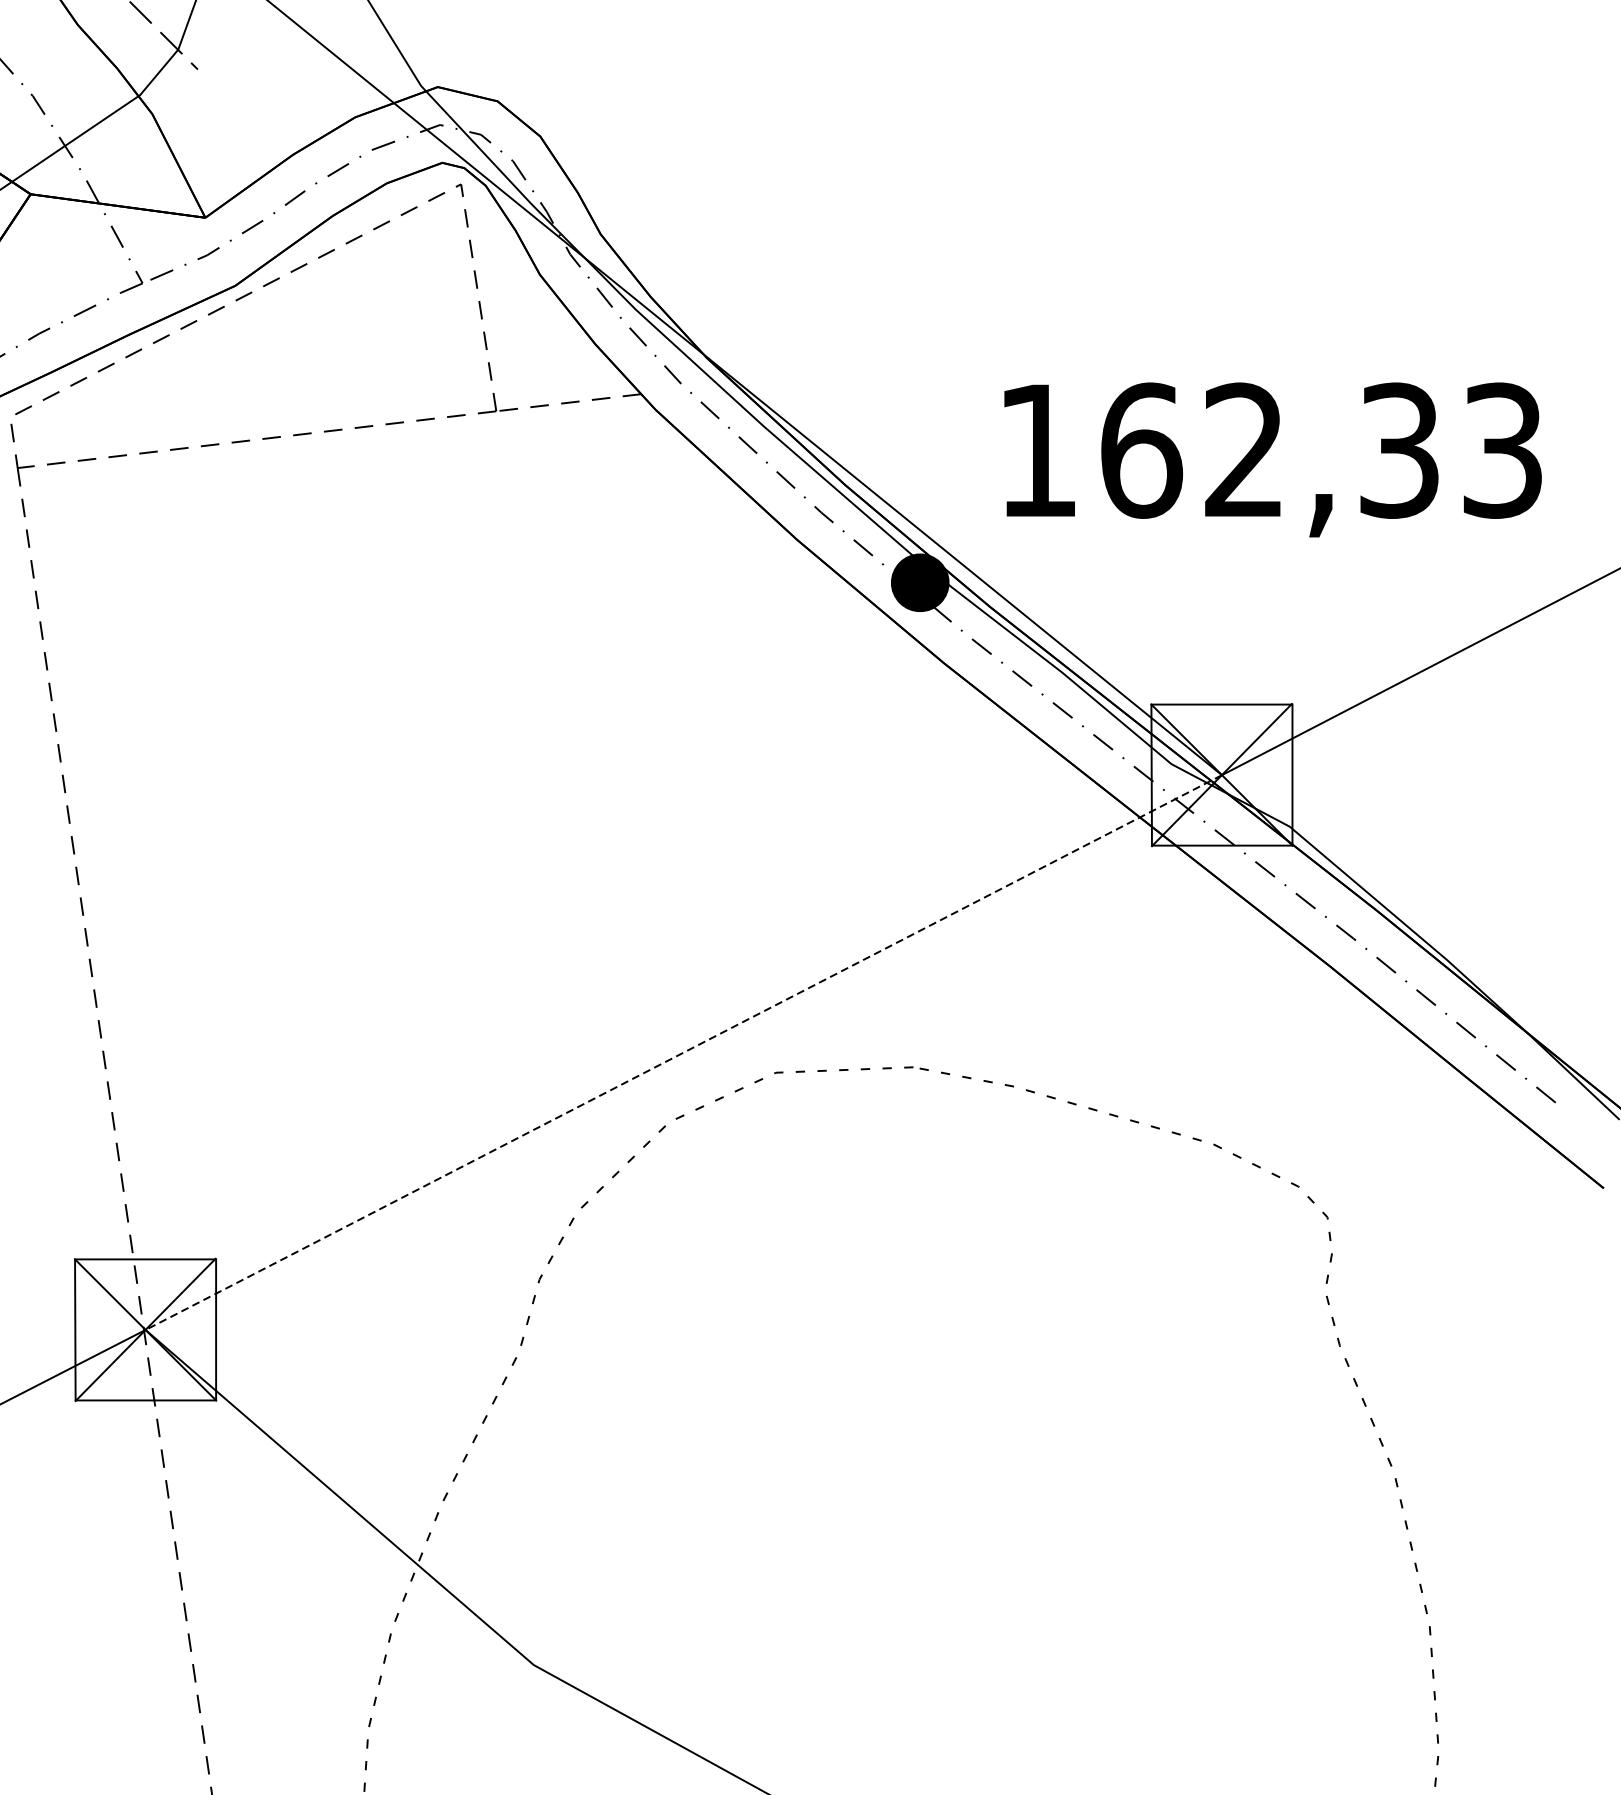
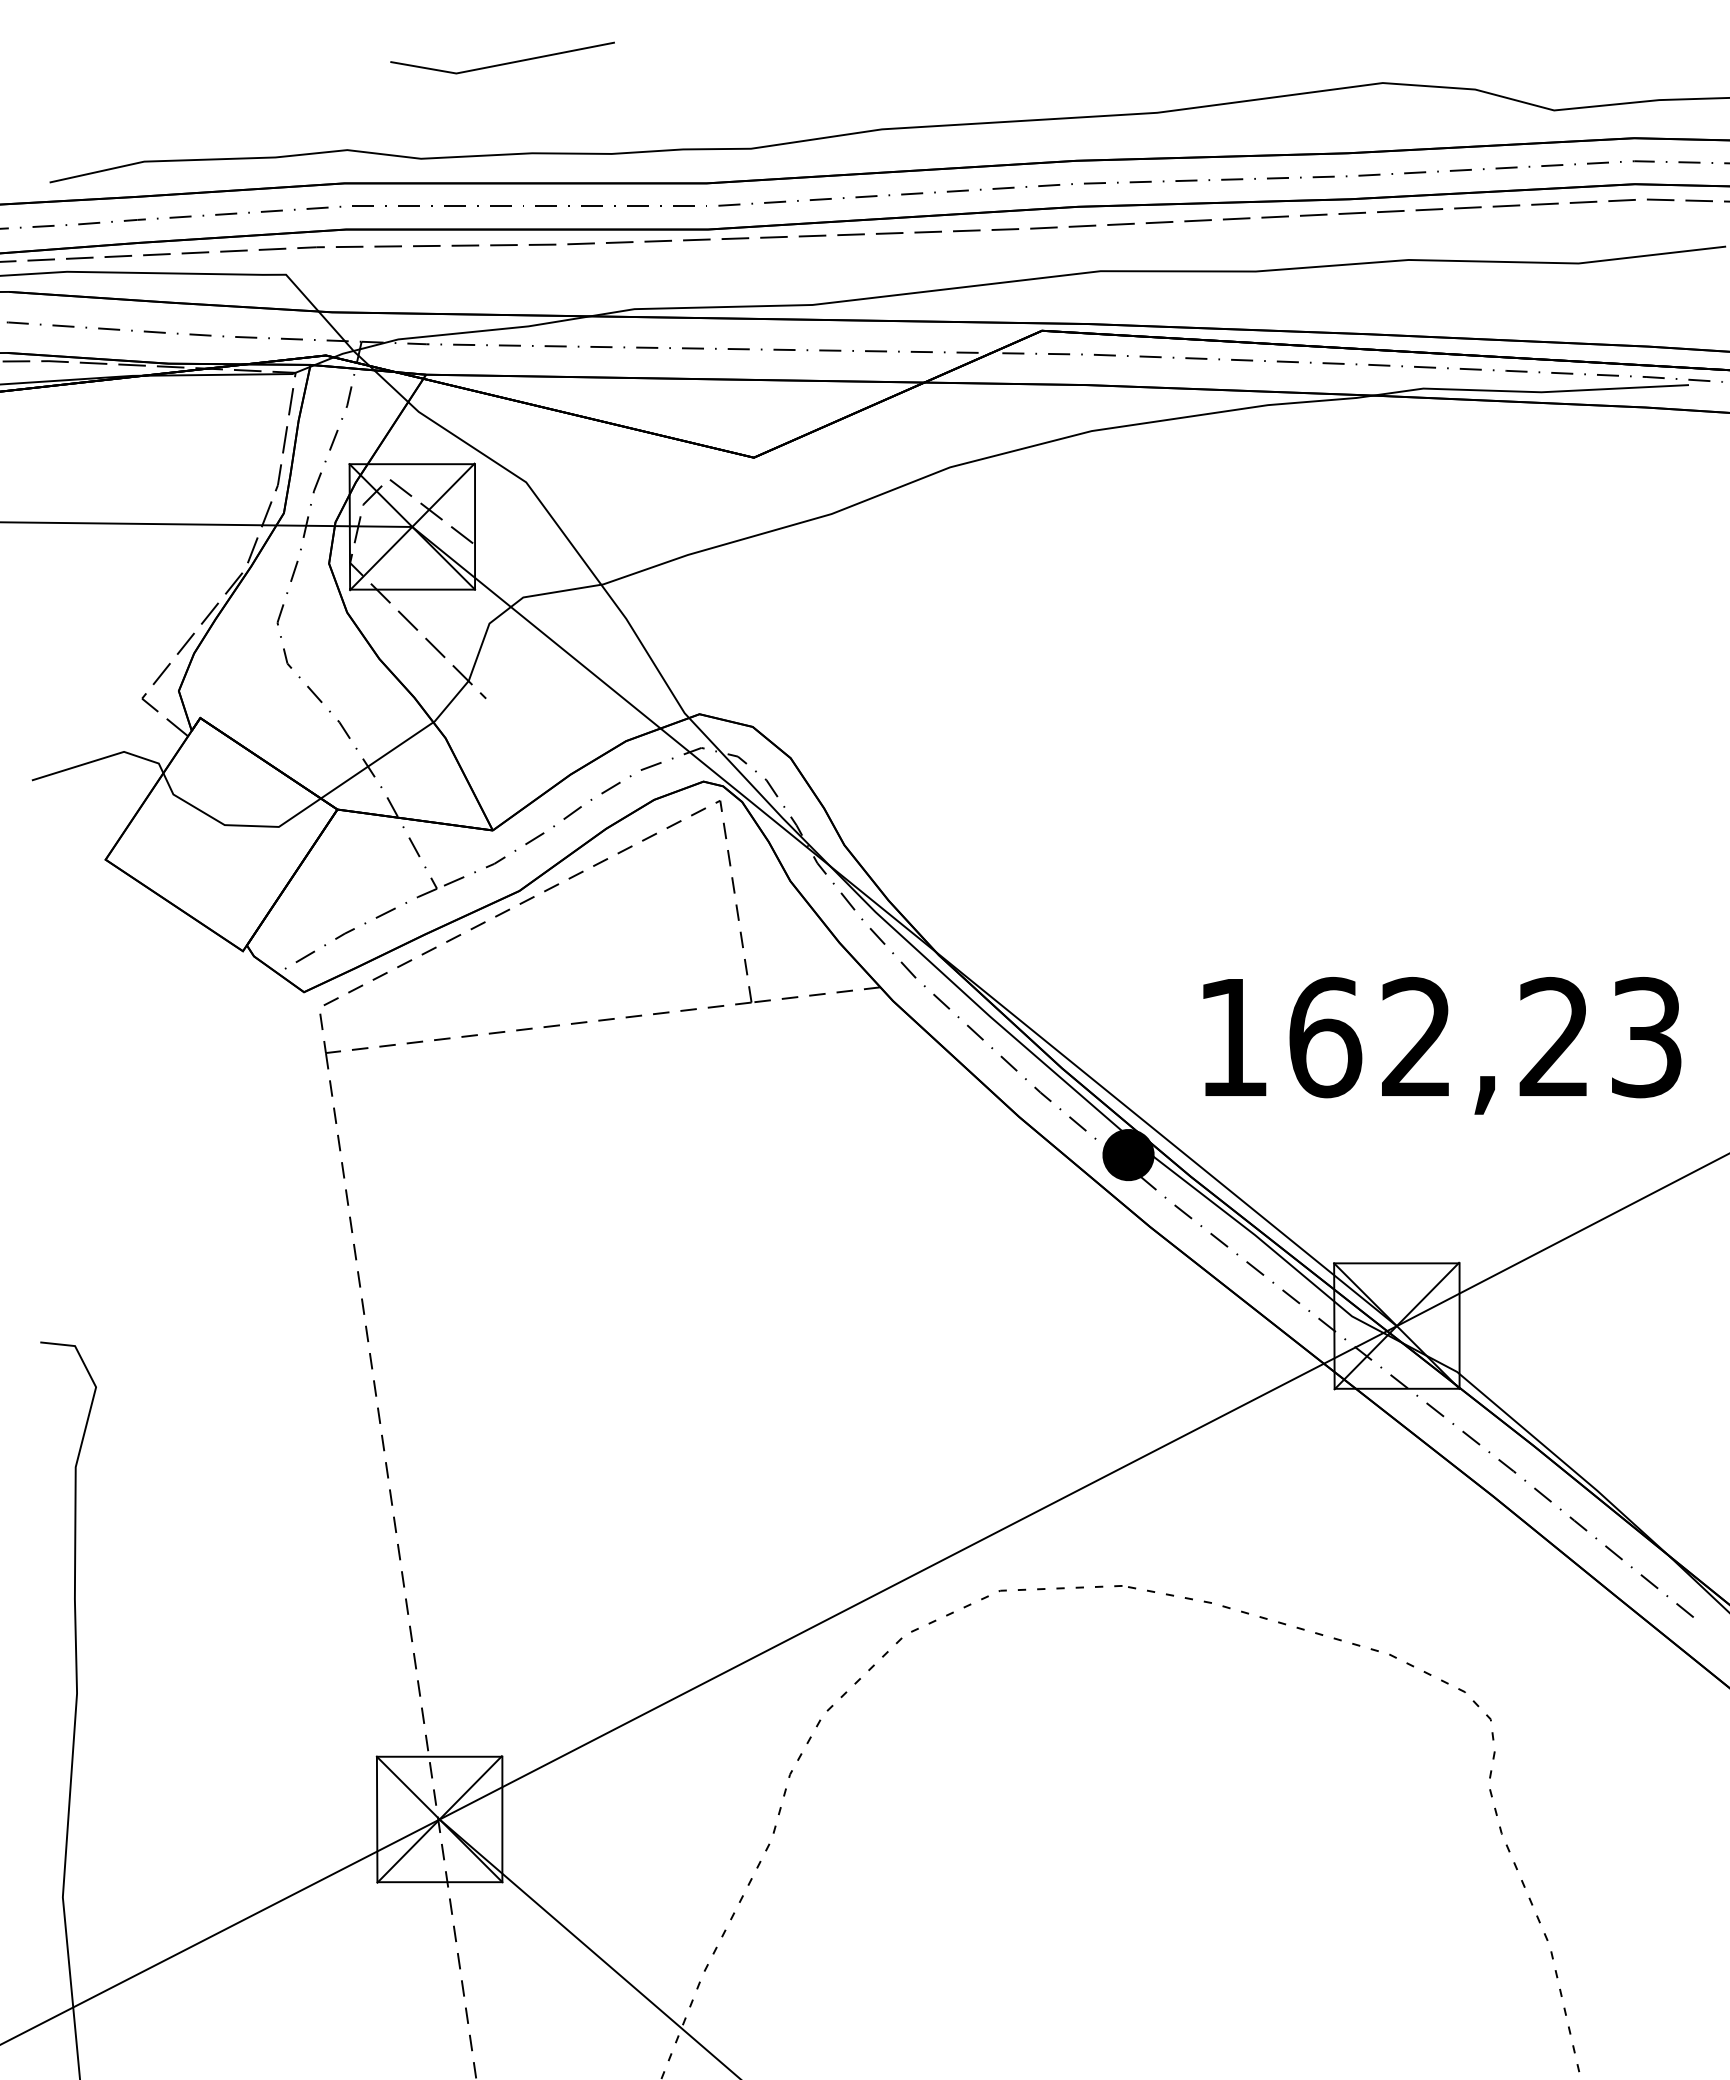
text: (1399, 450) -> (1554, 1037), 162,33 -> 162,23
line: (682, 1053) -> (917, 1573), dashed -> solid

